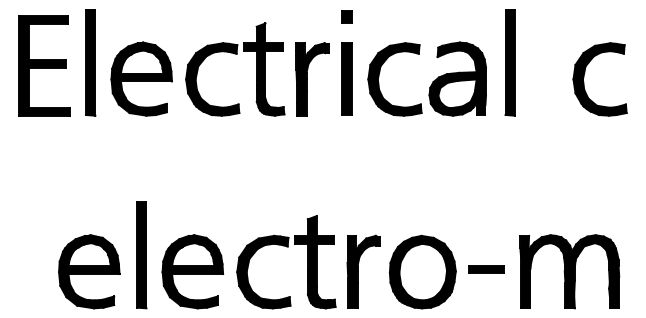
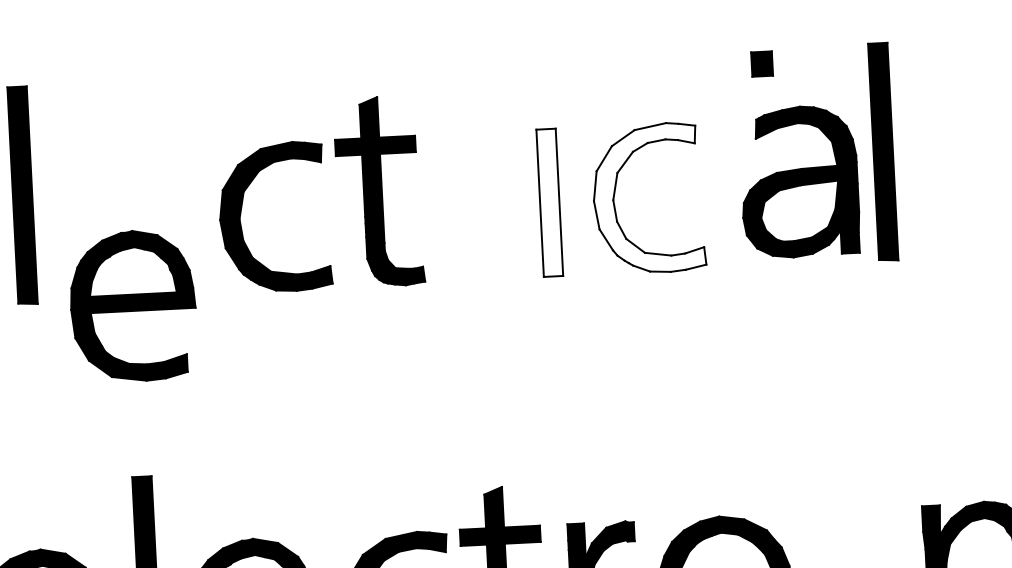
part: (346, 16) -> (761, 63), moved
part: (141, 78) -> (132, 304), moved
part: (457, 78) -> (798, 180), moved
part: (312, 79) -> (479, 207), removed
fill: (346, 79) -> (549, 203), removed
fill: (394, 79) -> (647, 198), removed

